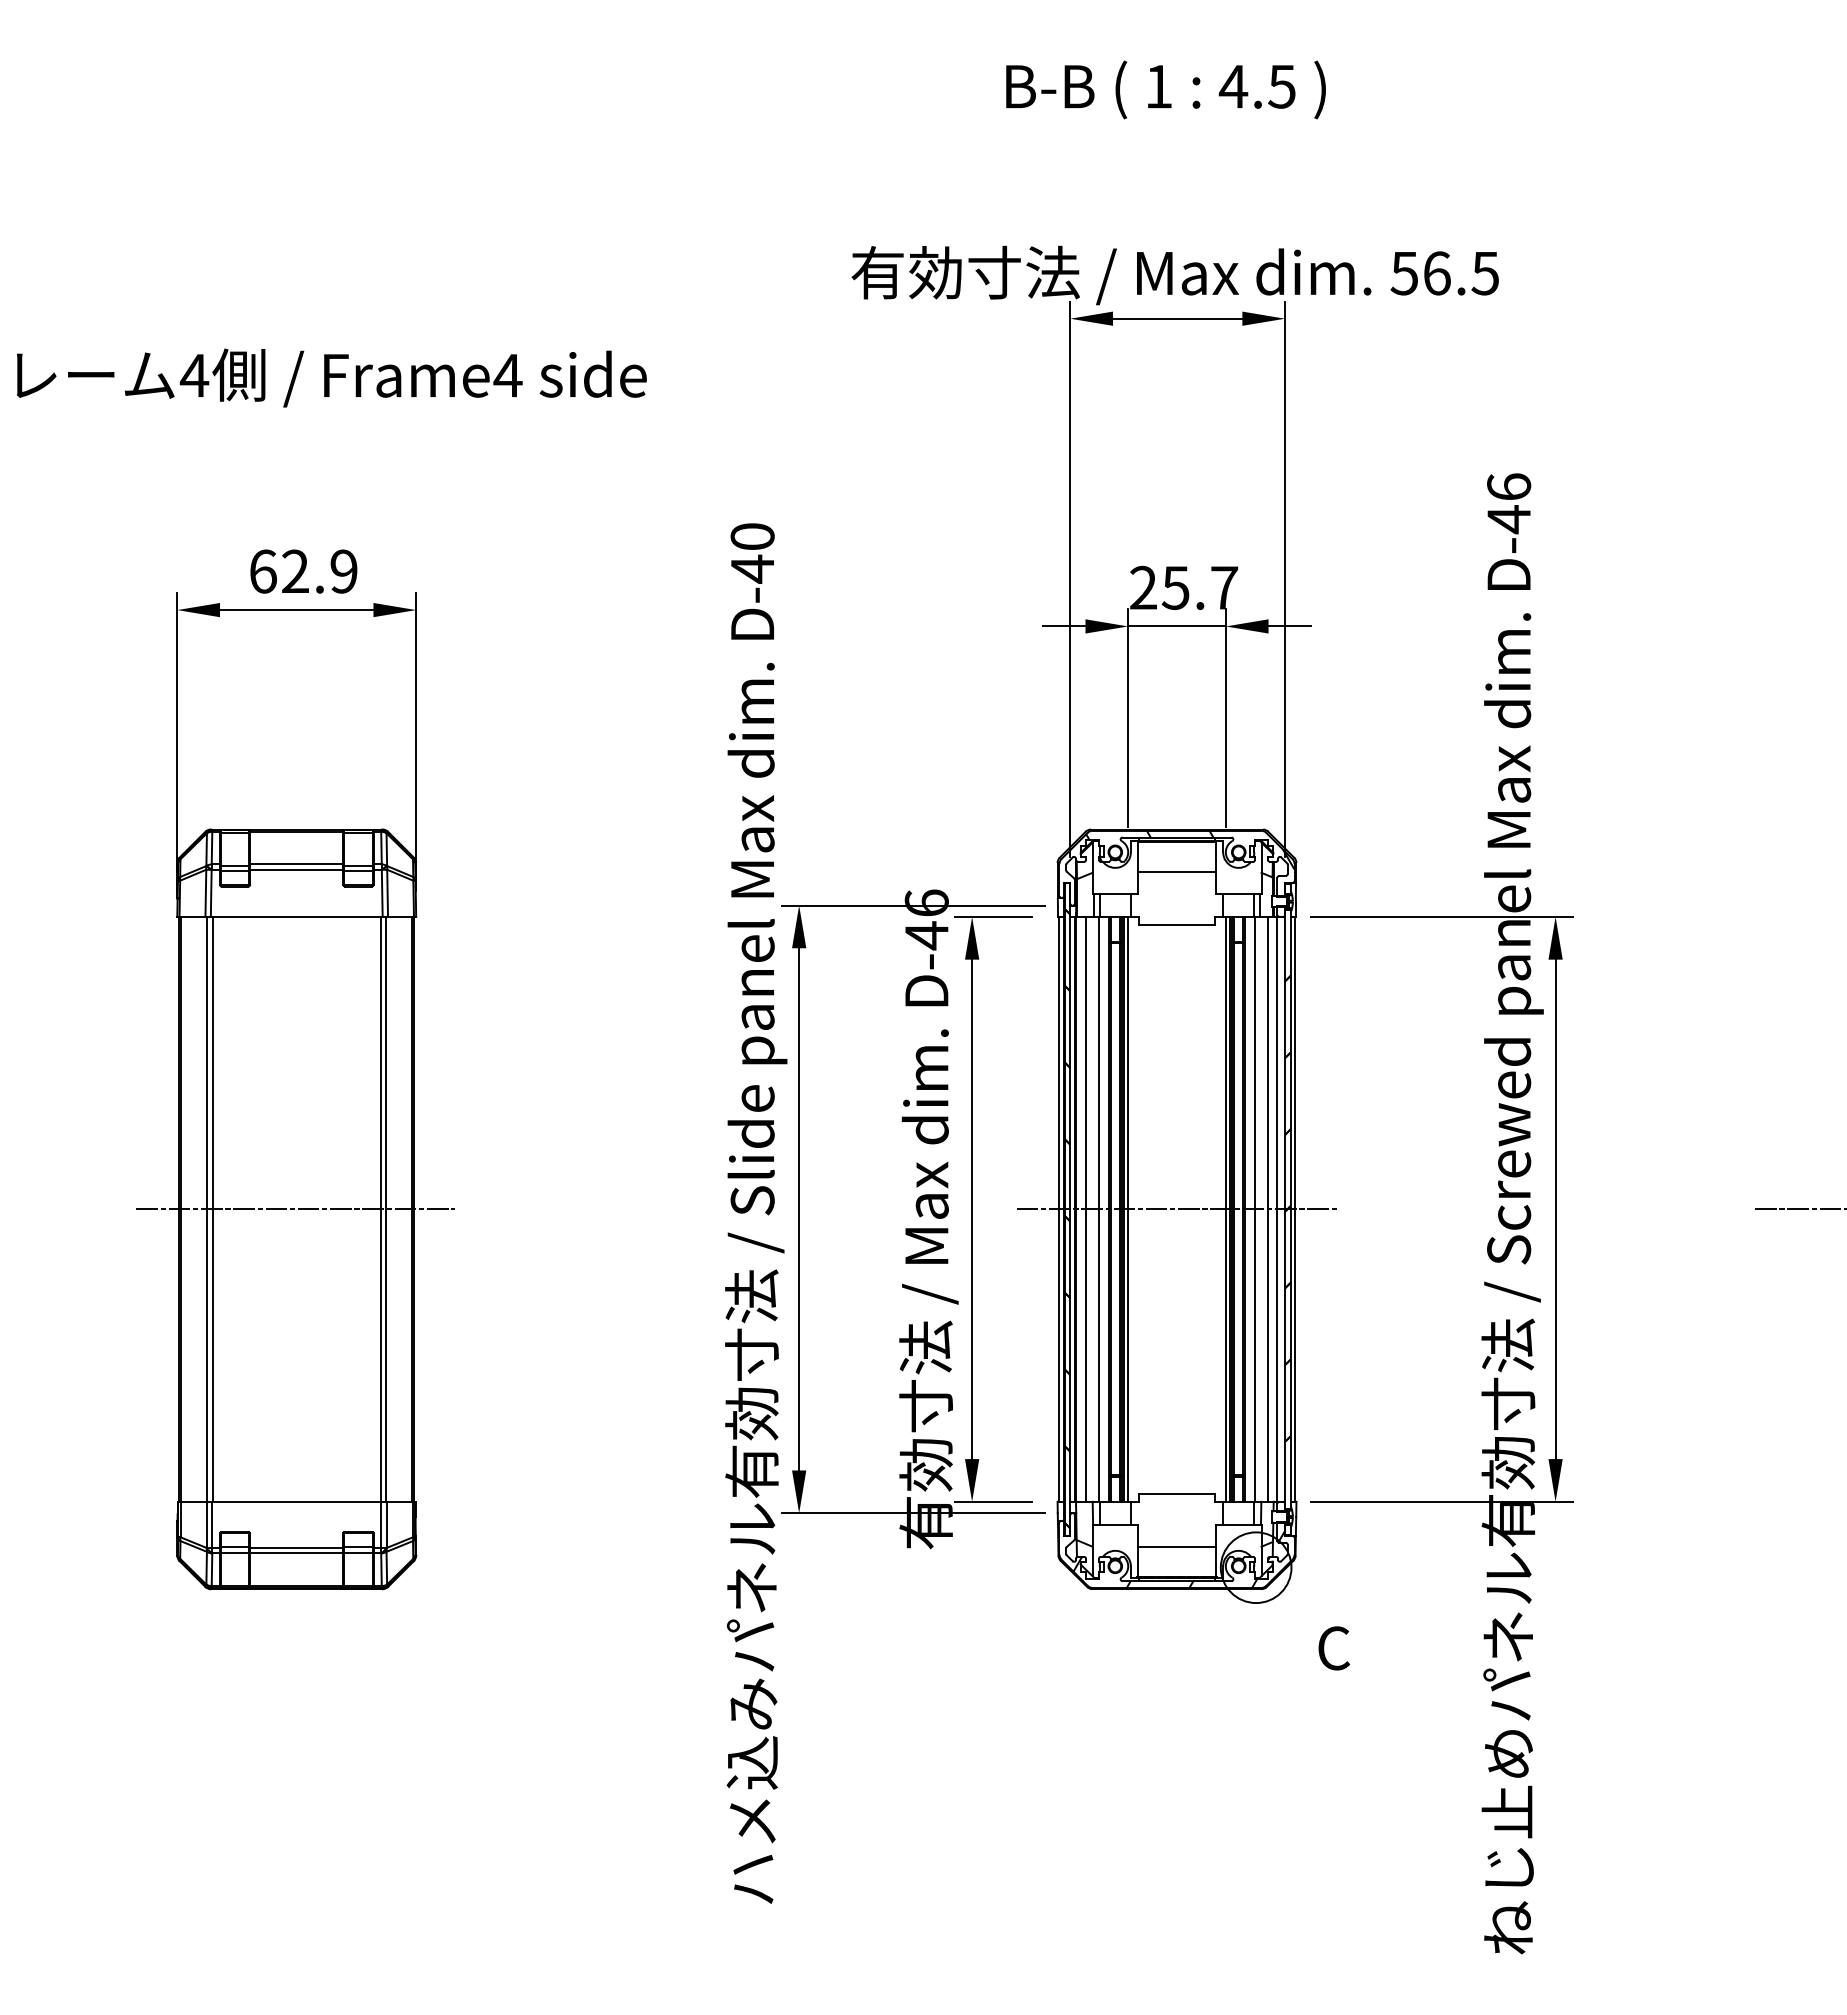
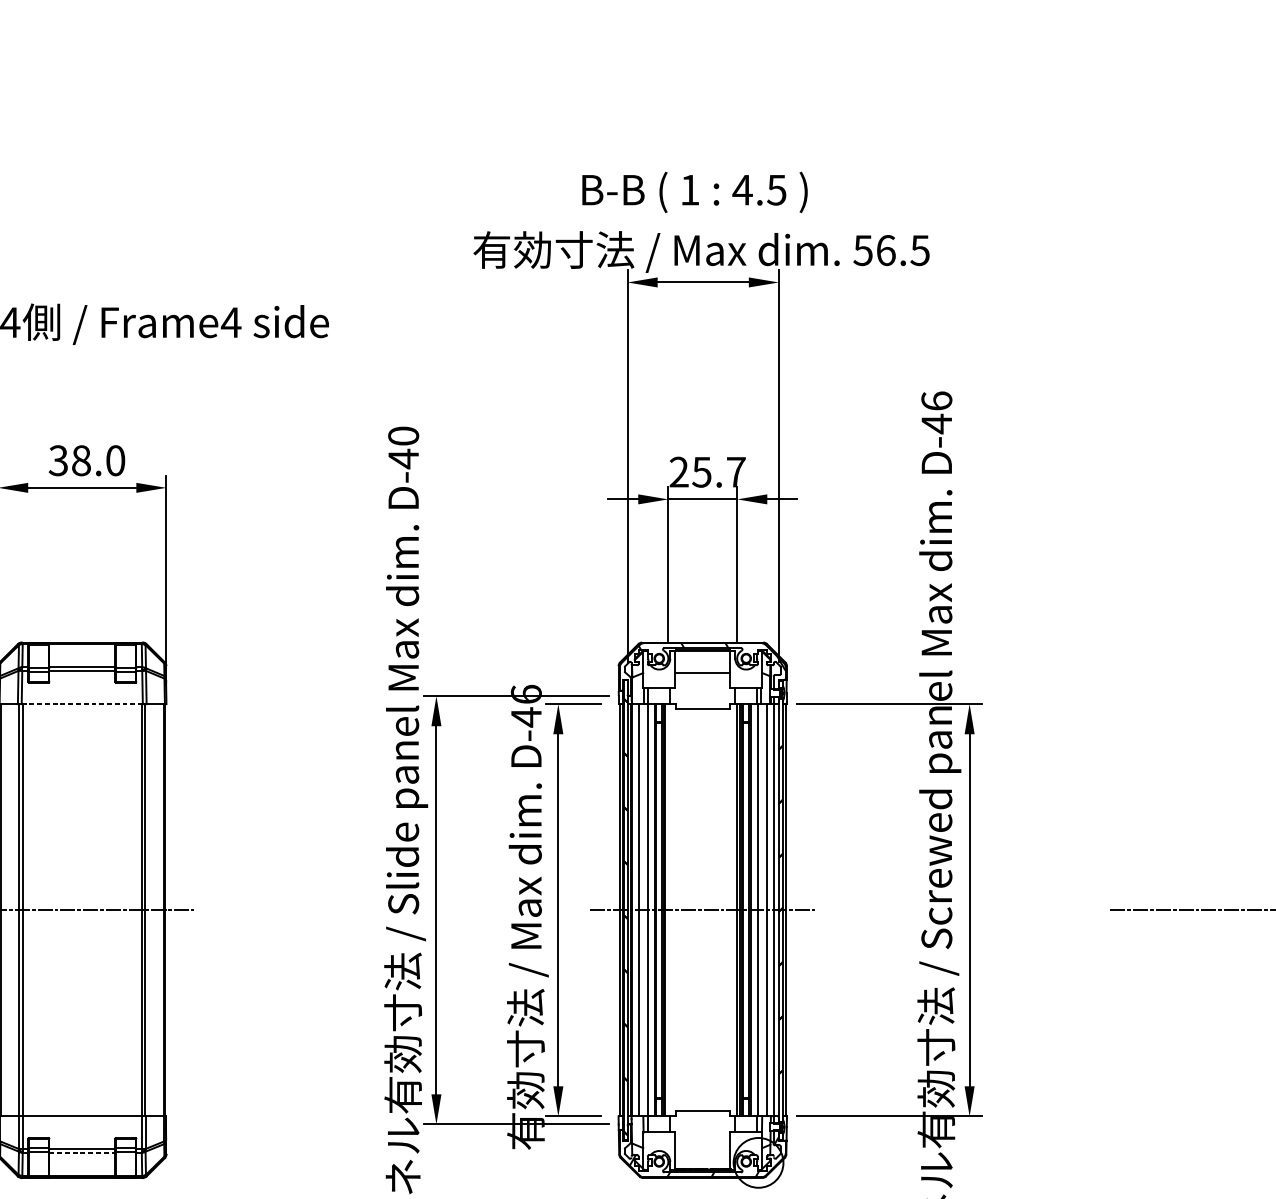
text: (1165, 89) -> (694, 192), moved
text: (303, 571) -> (87, 460), 62.9 -> 38.0
line: (296, 916) -> (82, 703), solid -> dashed
line: (1128, 1208) -> (668, 909), removed
line: (1176, 1547) -> (702, 1148), removed
line: (296, 1553) -> (82, 1152), solid -> dashed

